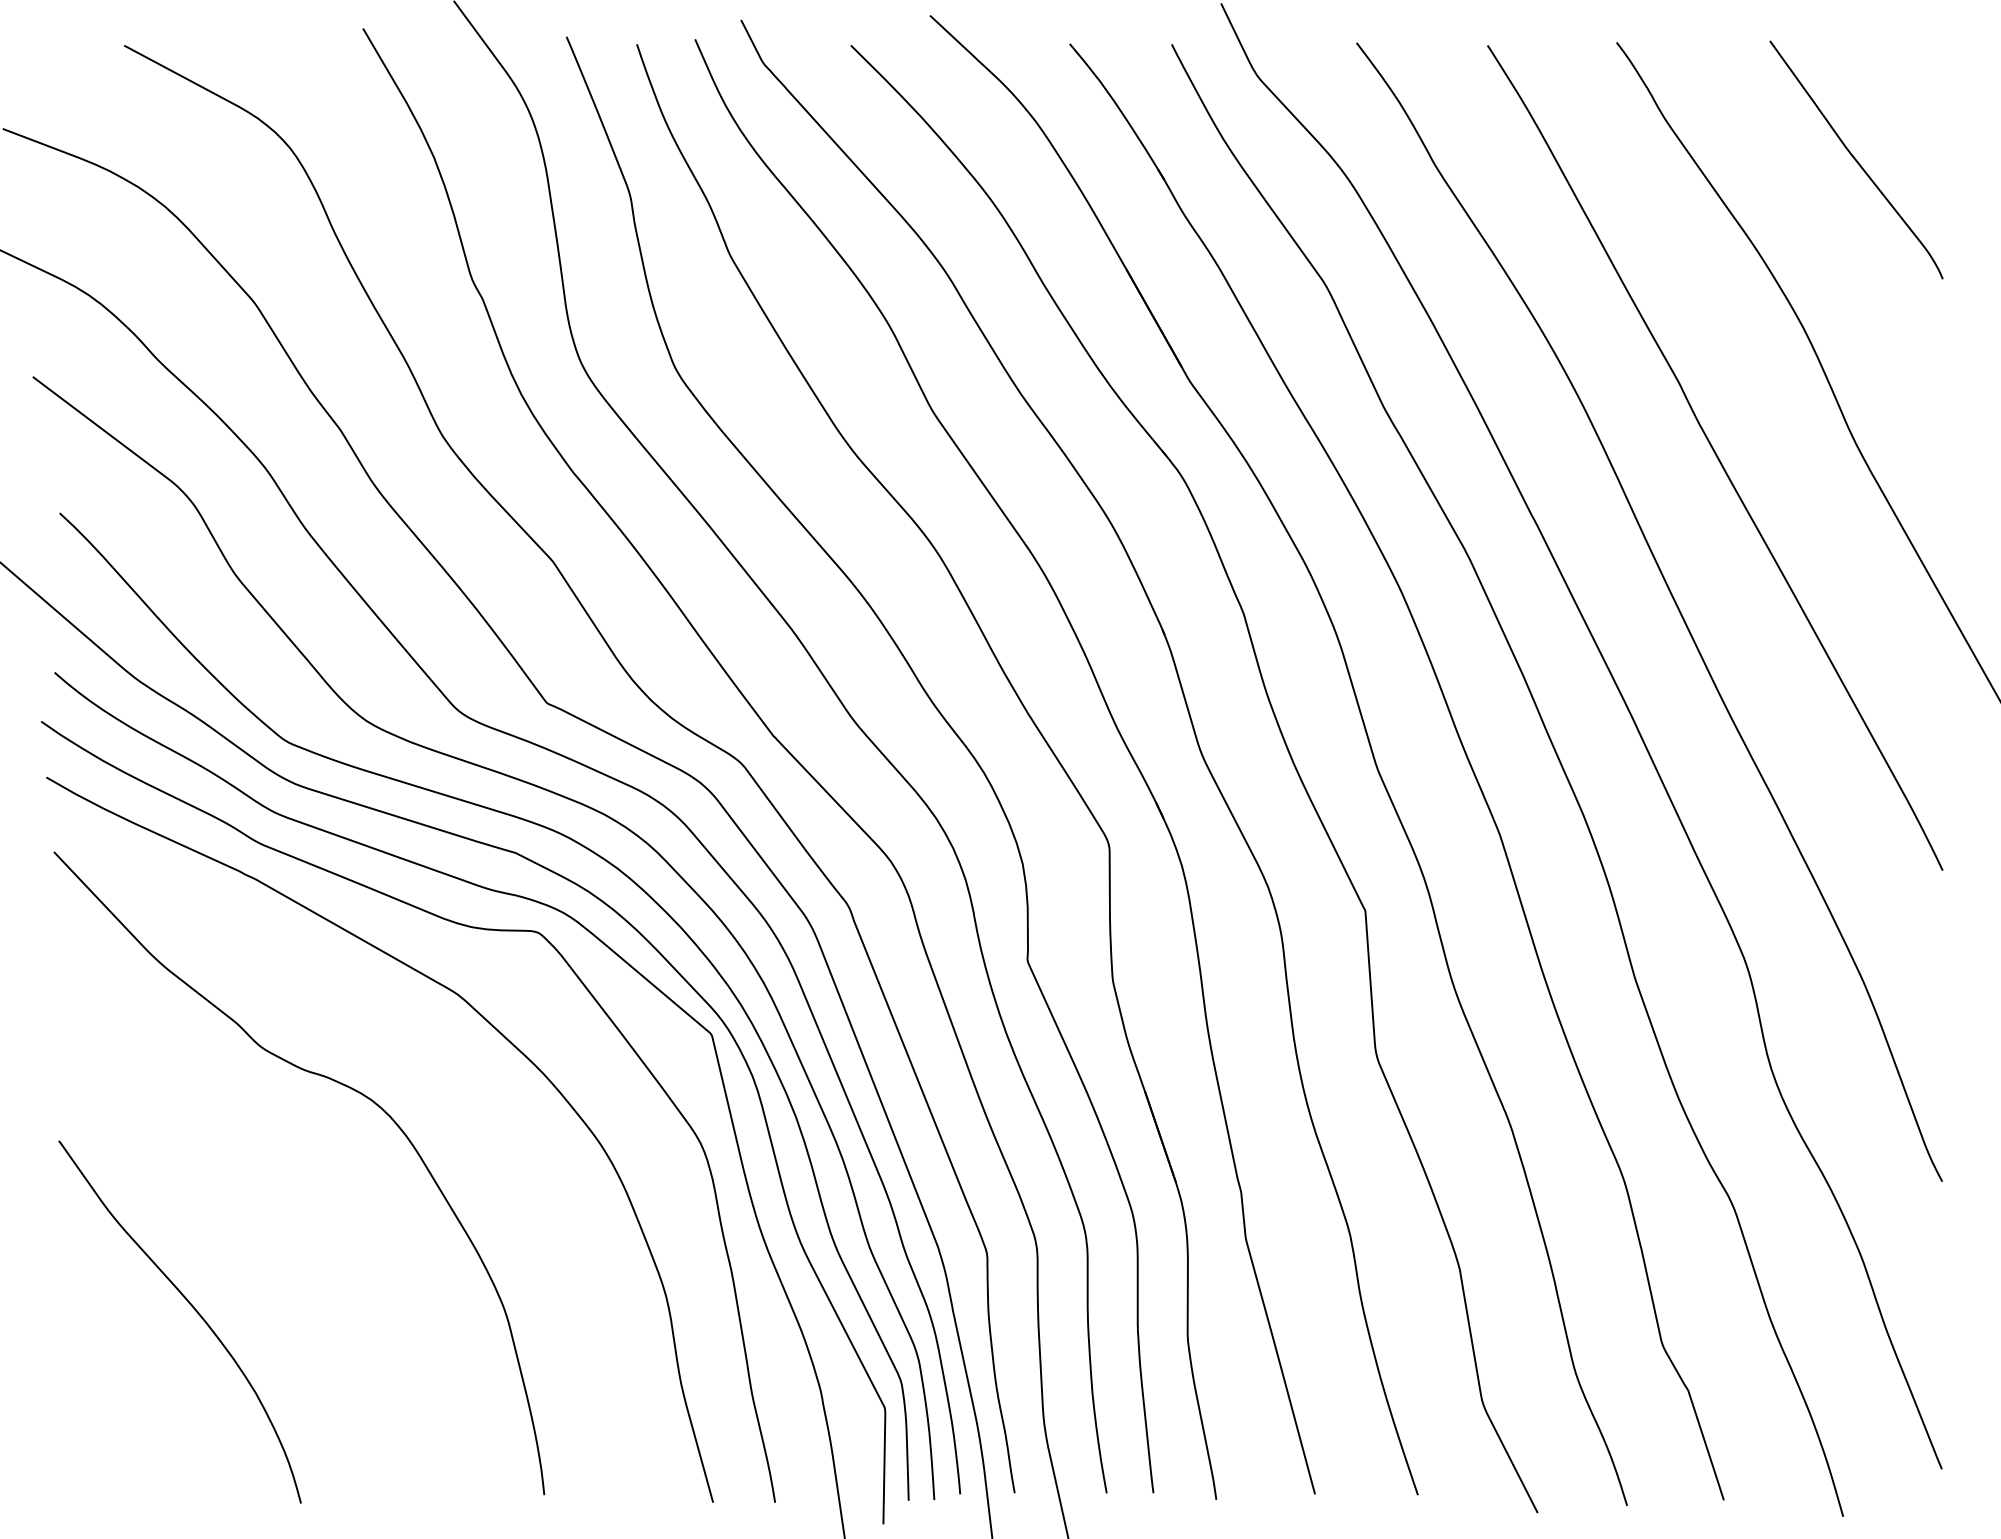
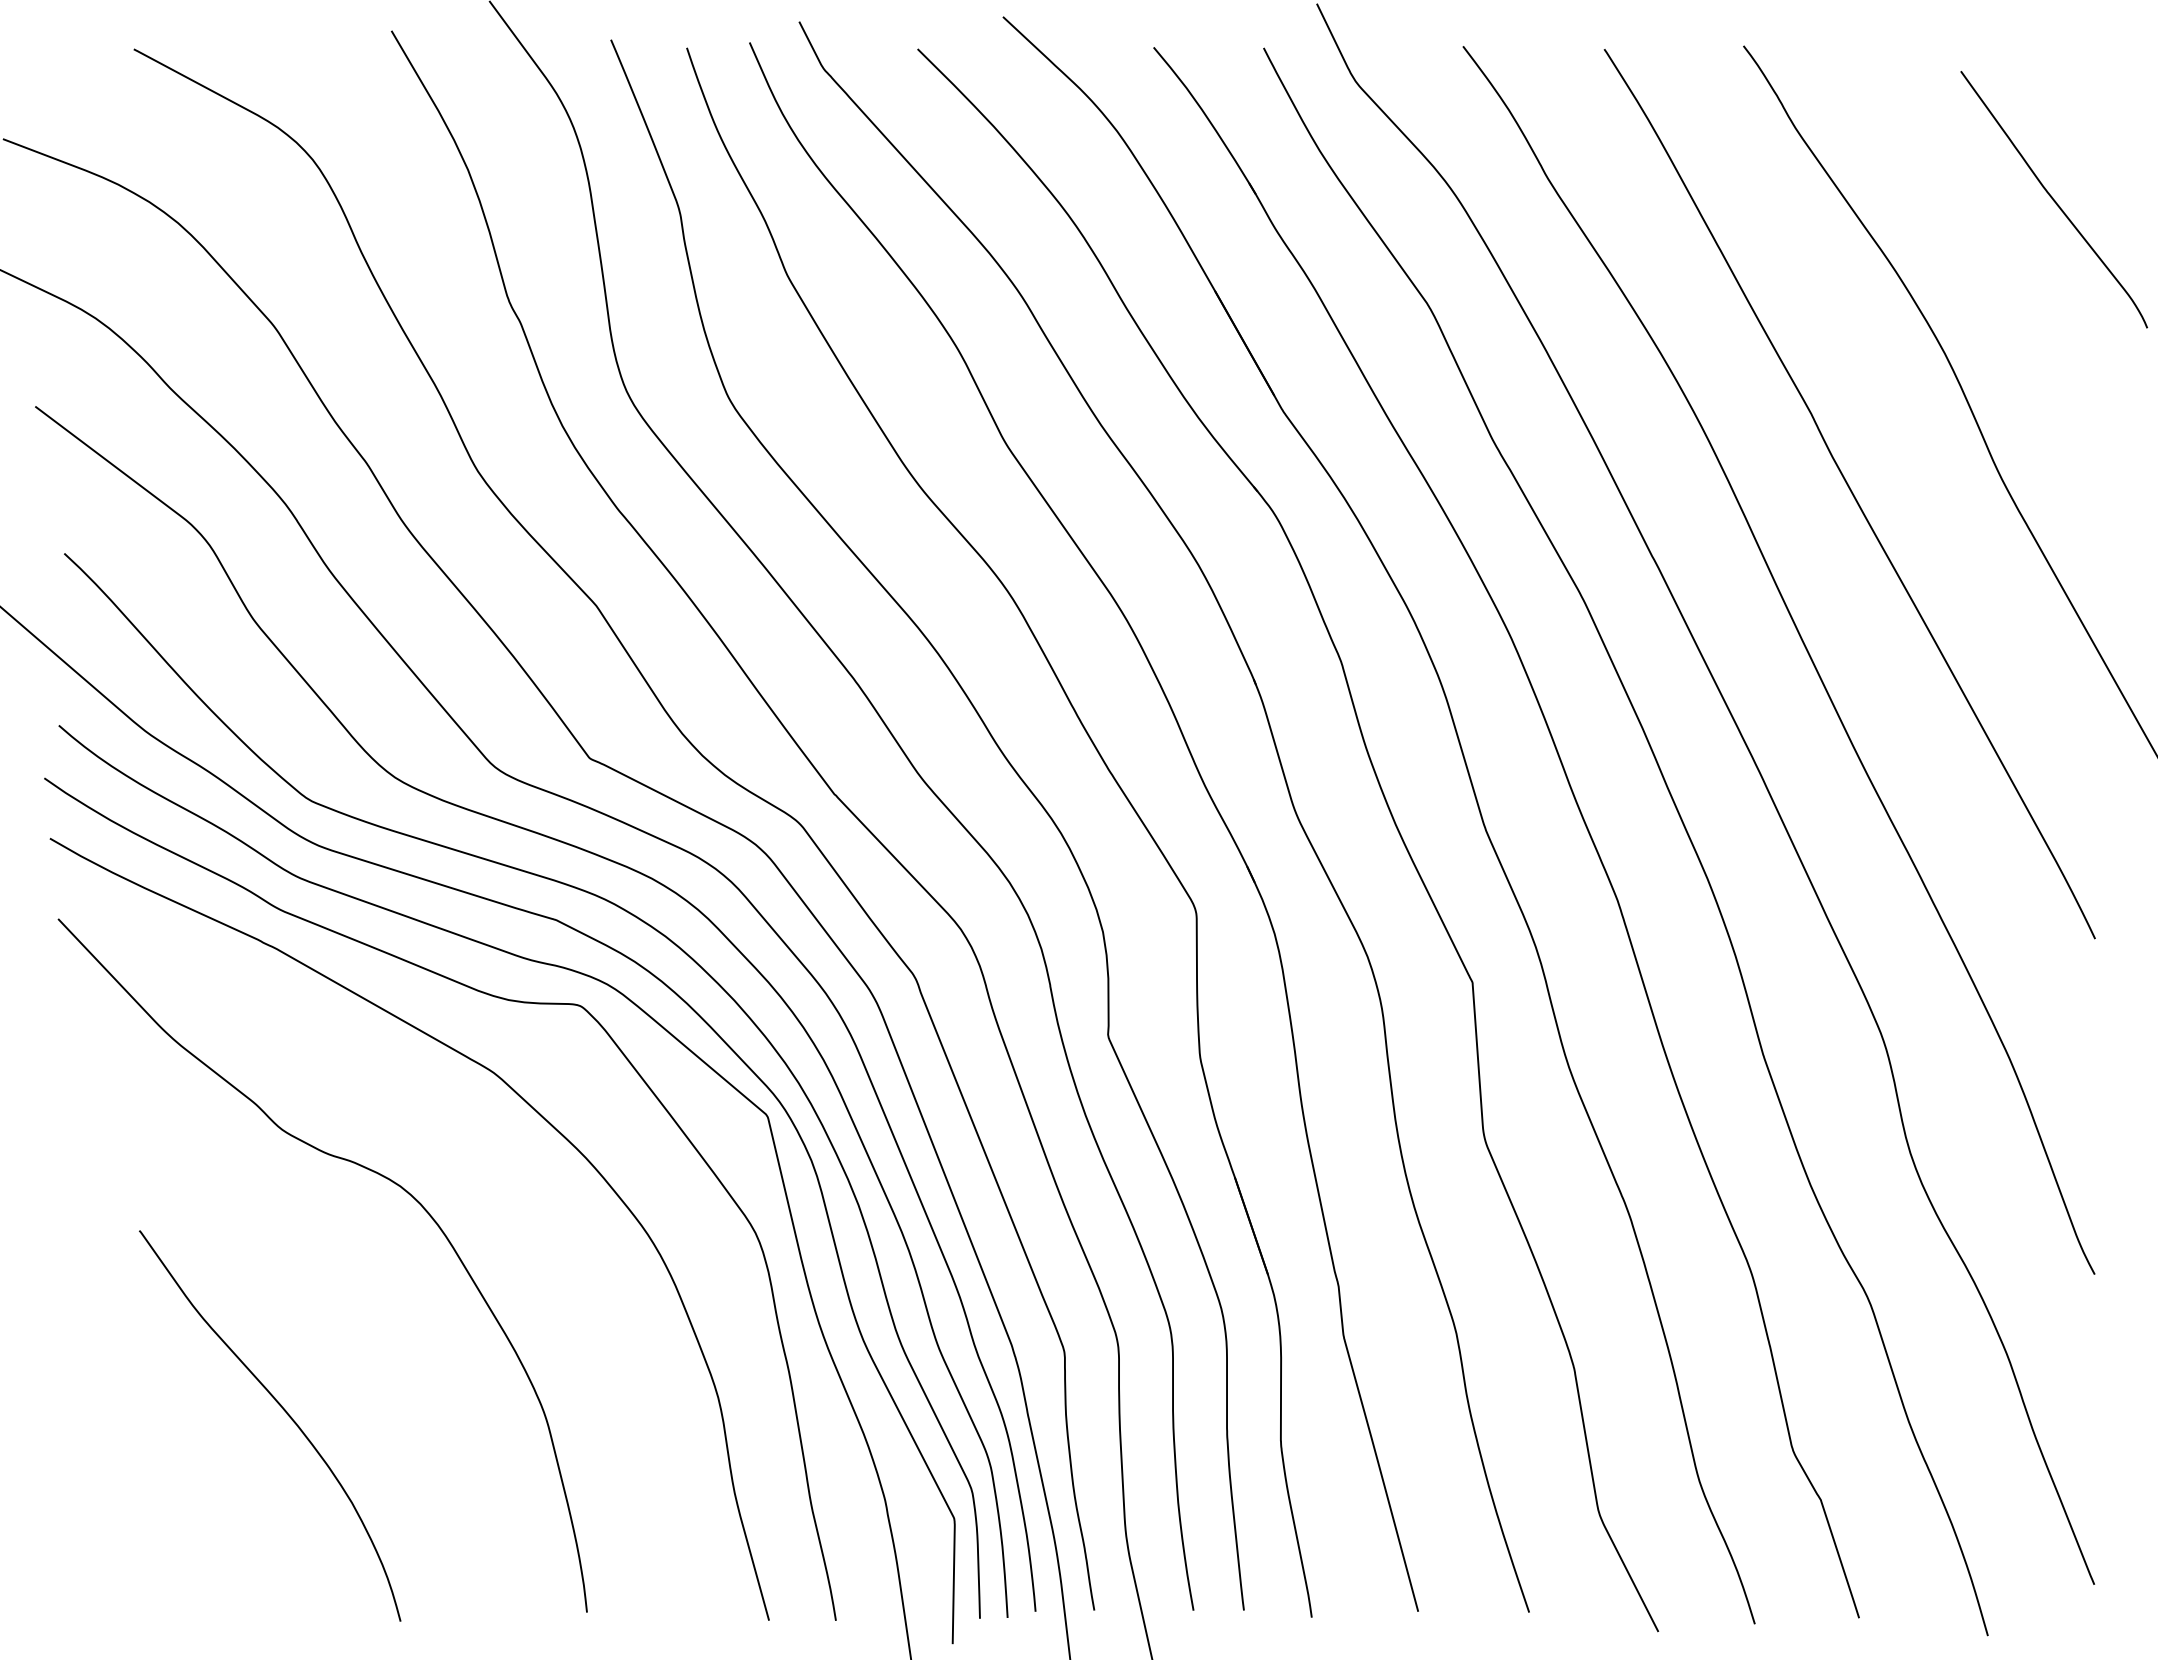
curve: (1855, 159) -> (2053, 199), moved
curve: (196, 1312) -> (287, 1415), moved

